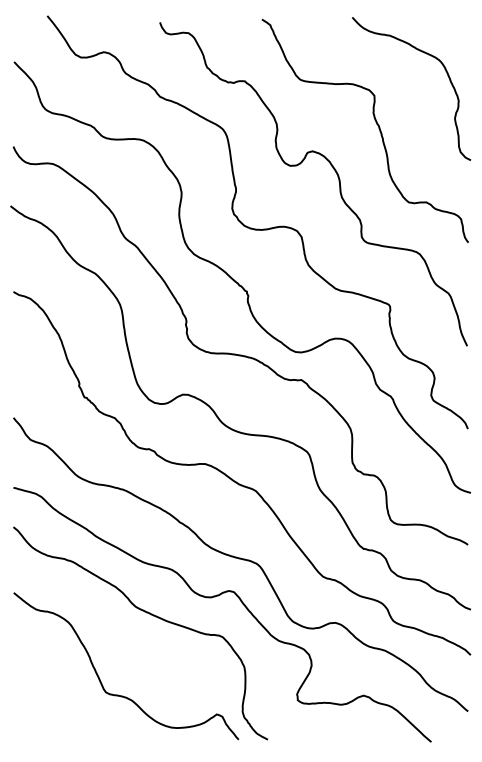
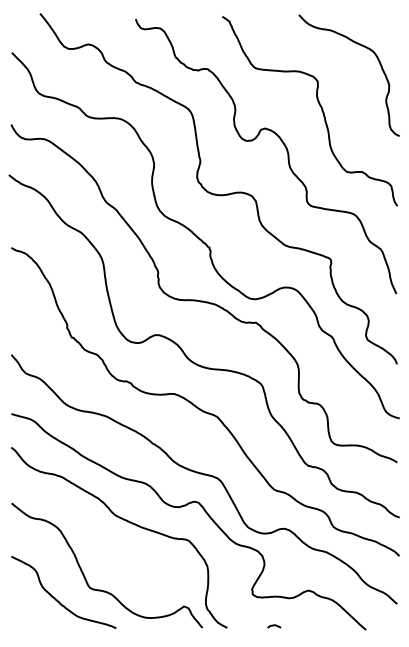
curve: (67, 706) -> (57, 599), added
curve: (323, 737) -> (274, 626), added

